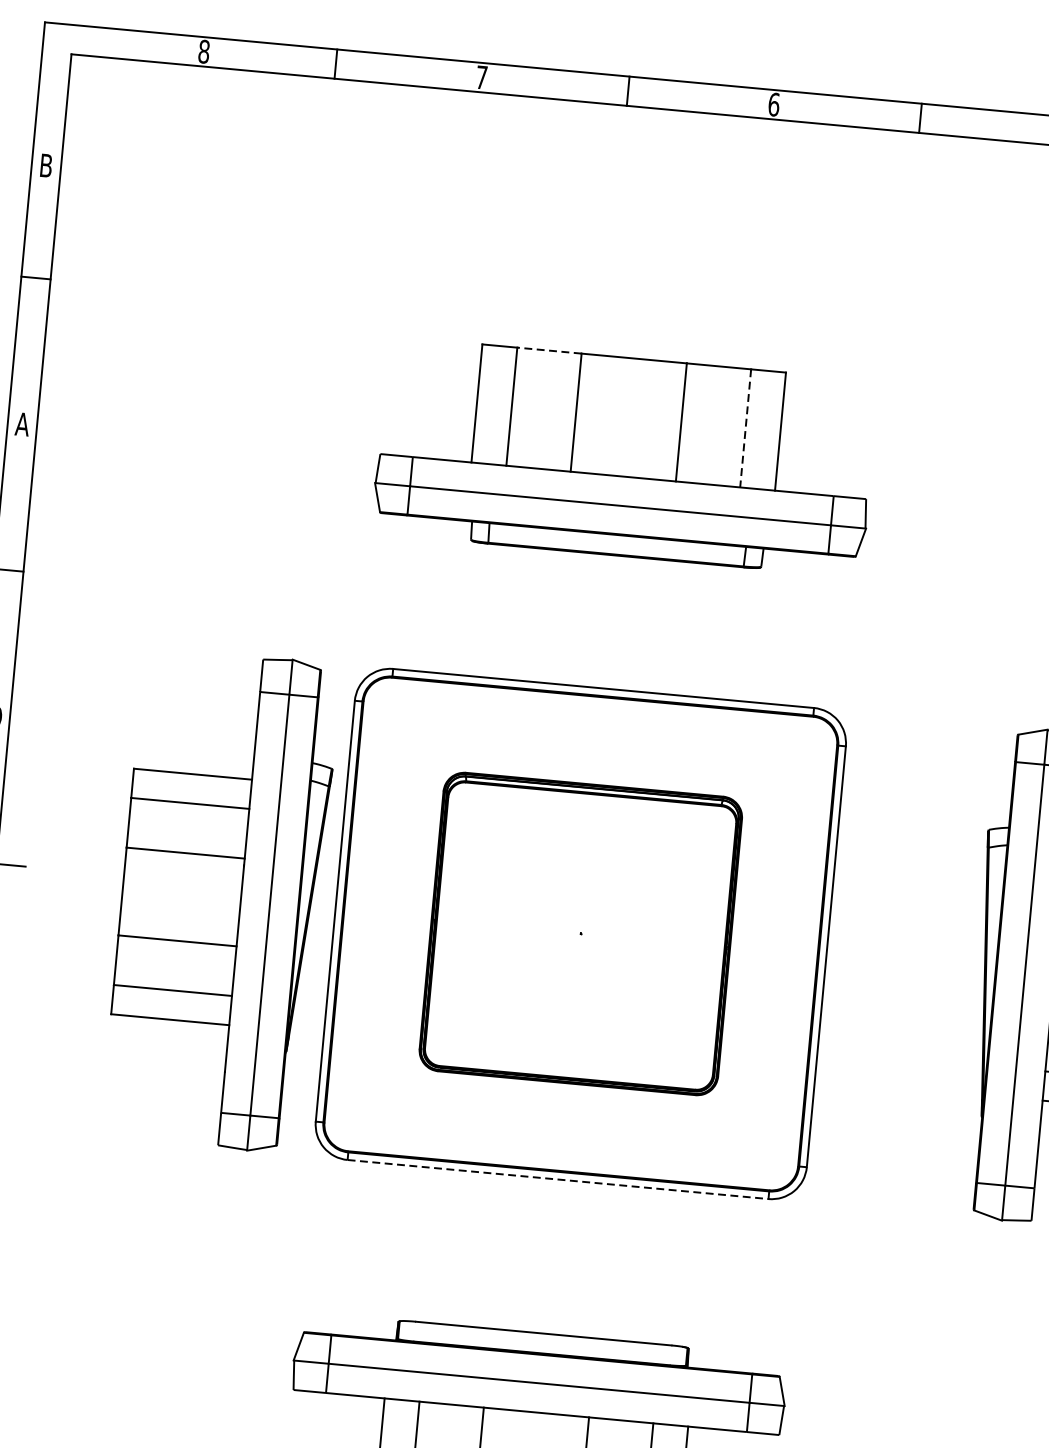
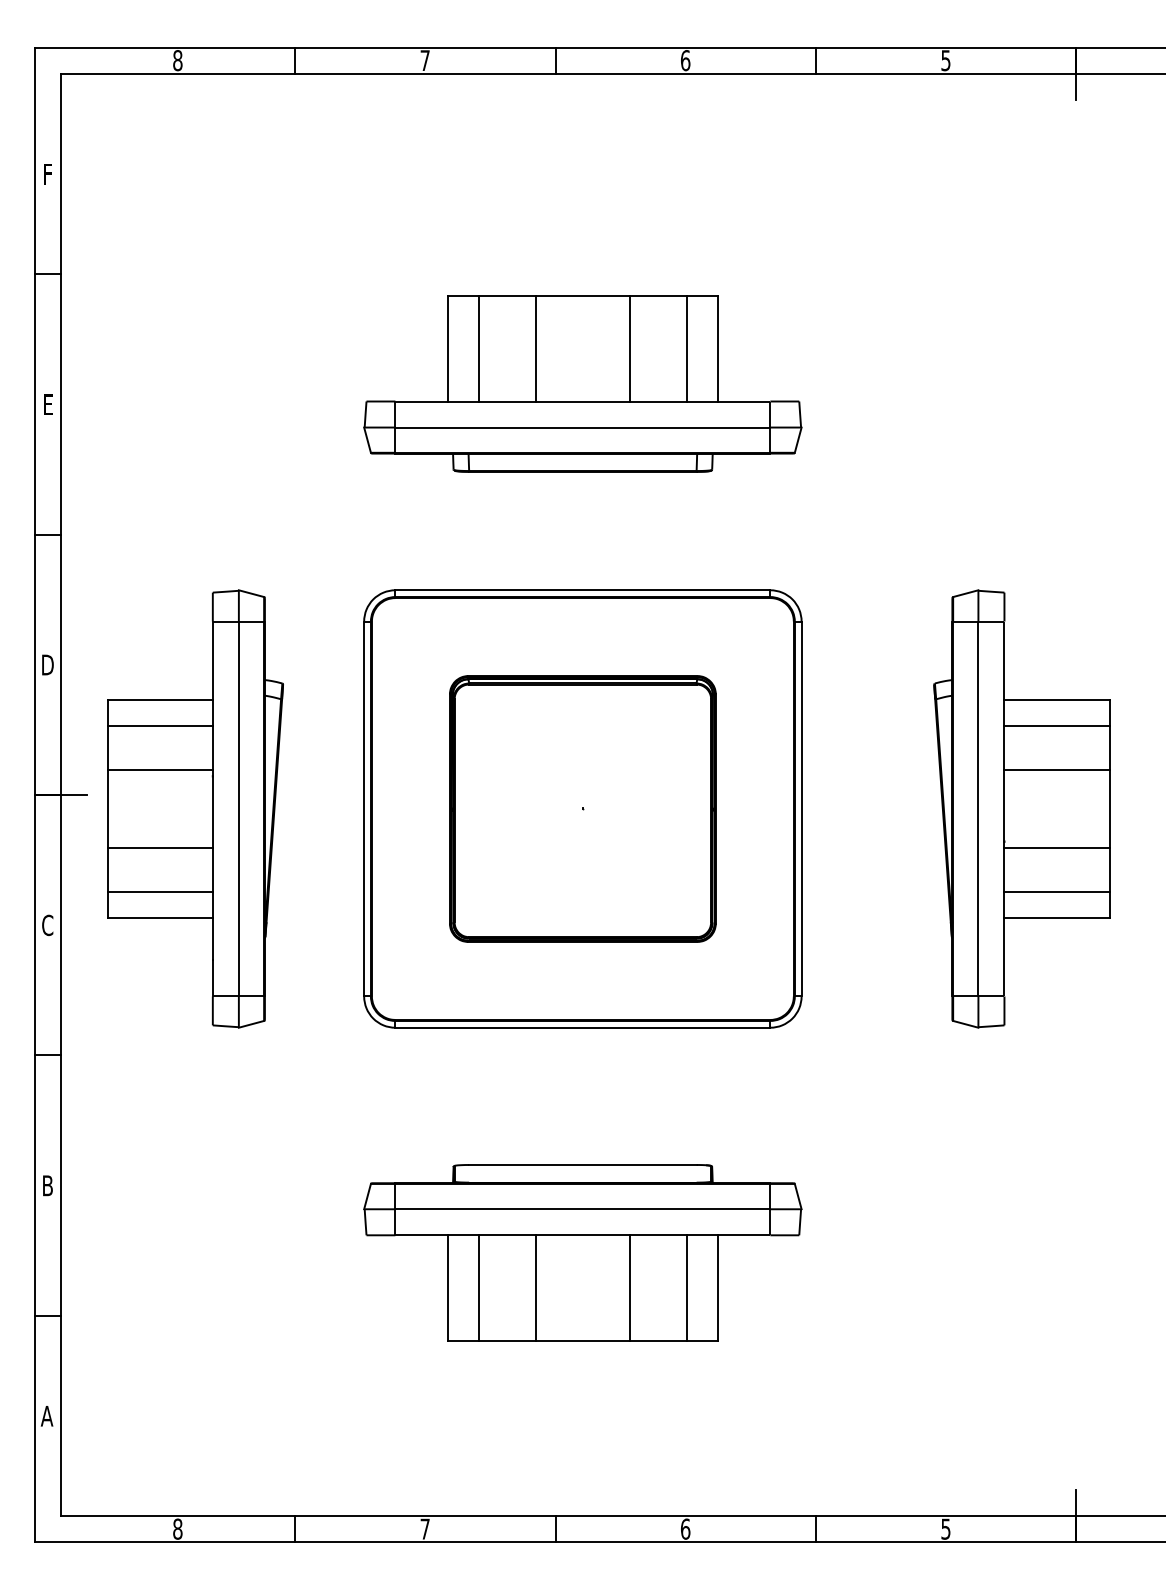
text: (46, 164) -> (47, 173), B -> F
line: (549, 350) -> (507, 296), dashed -> solid
text: (22, 424) -> (47, 404), A -> E
line: (746, 427) -> (687, 348), dashed -> solid
part: (221, 900) -> (195, 808), moved
line: (558, 1179) -> (583, 1027), dashed -> solid

